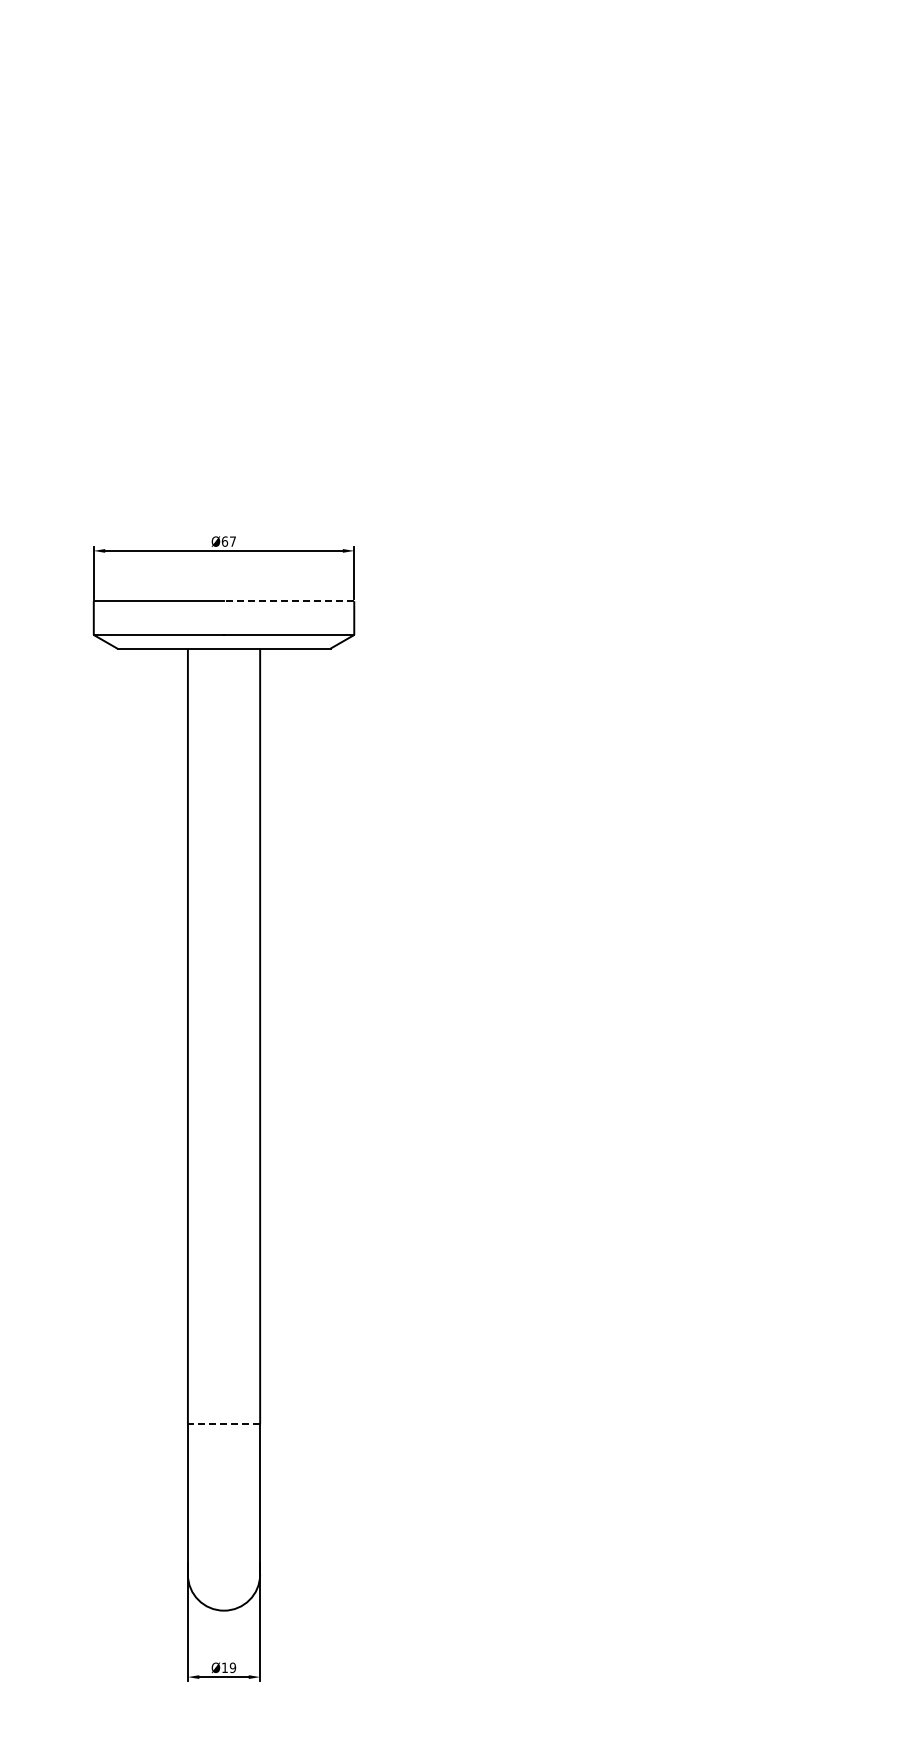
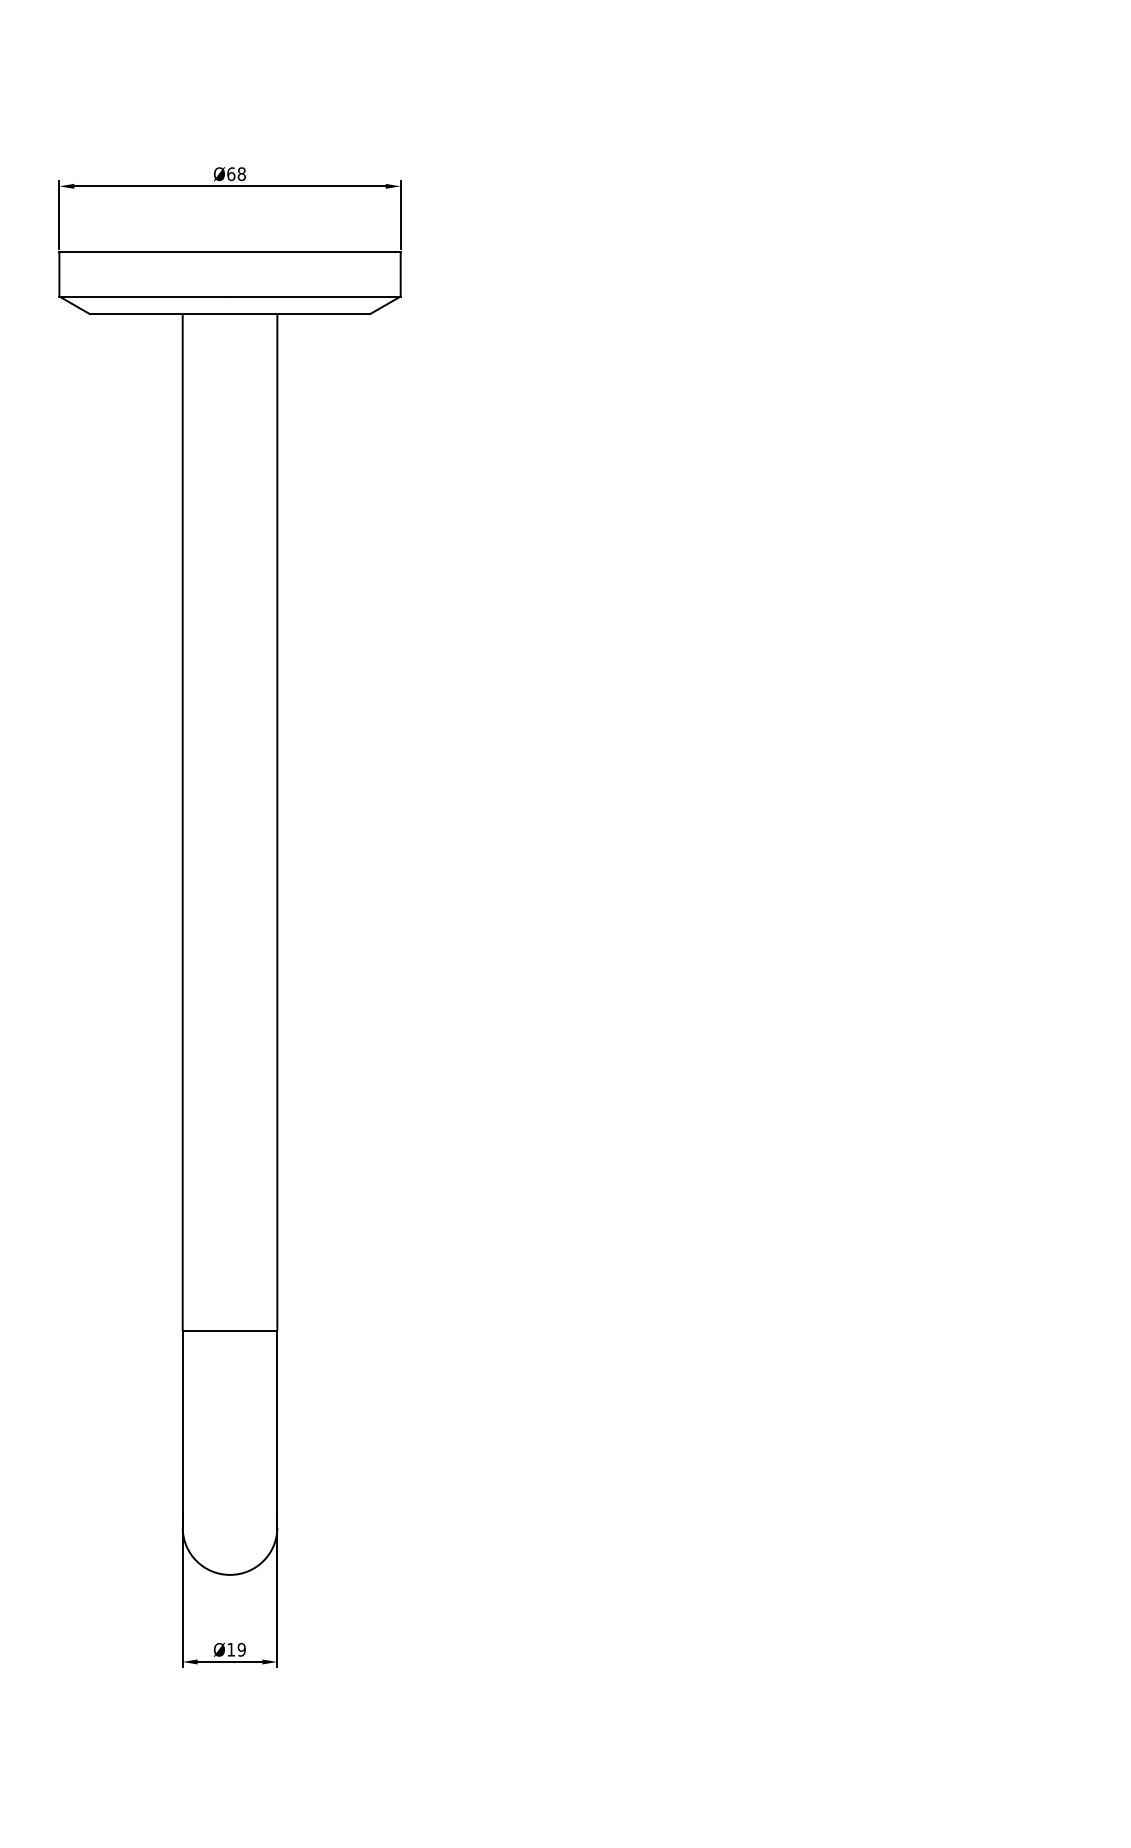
text: (233, 541) -> (242, 173), Ø67 -> Ø68
line: (288, 601) -> (314, 252), dashed -> solid
line: (223, 1424) -> (229, 1330), dashed -> solid

